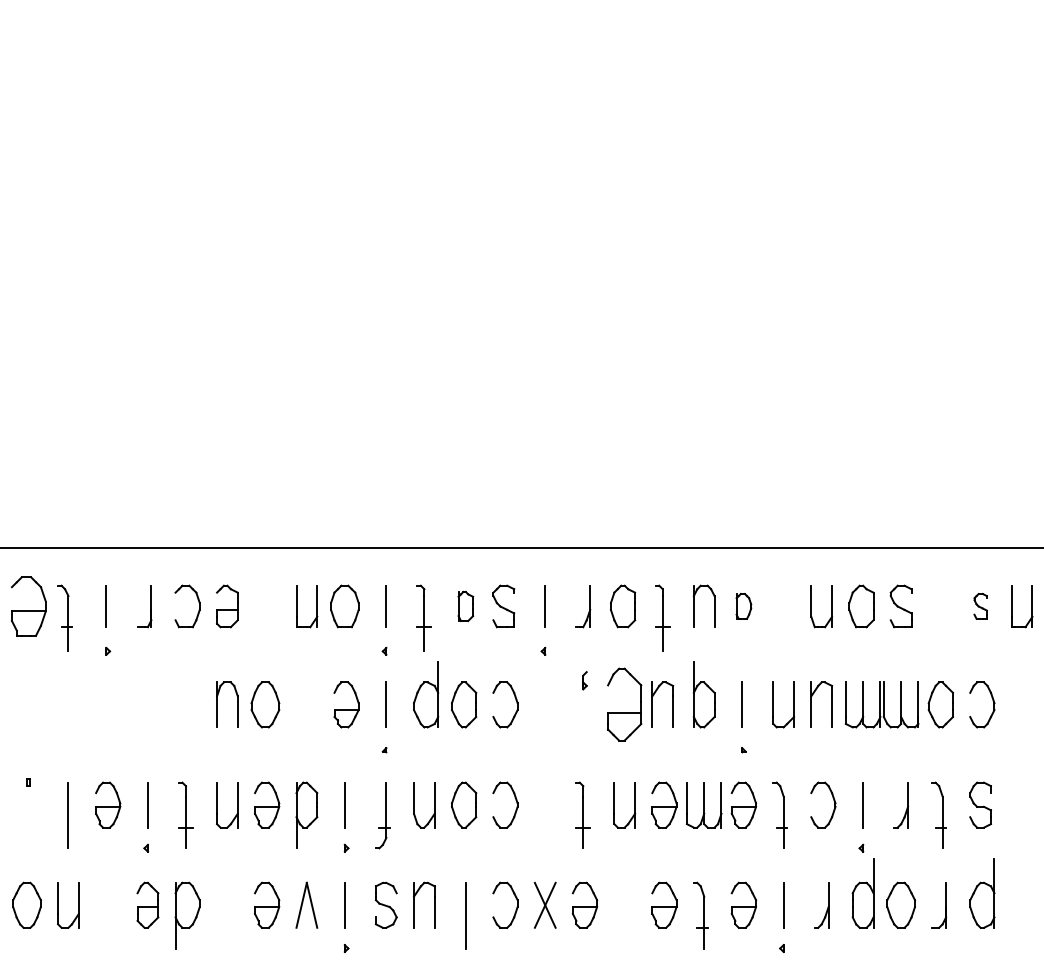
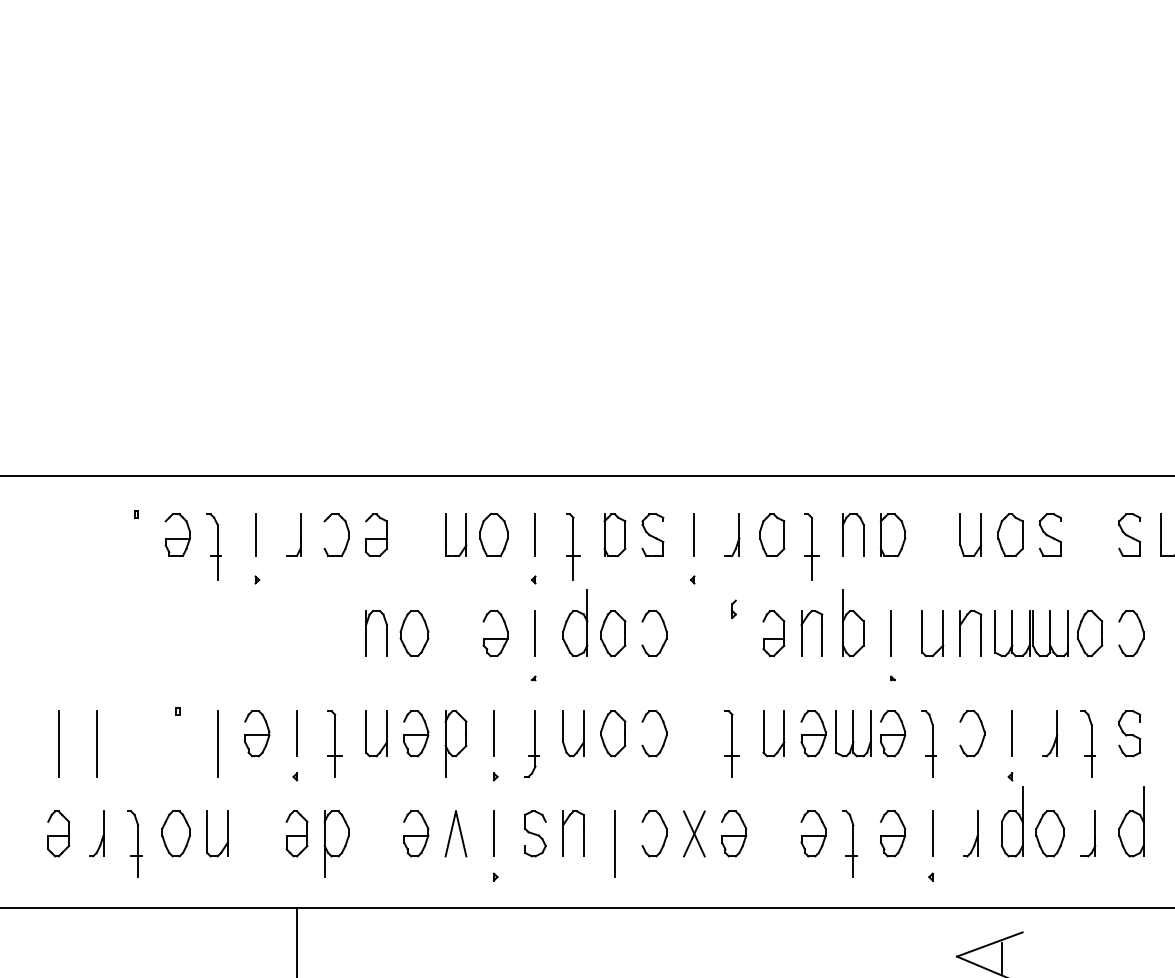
part: (28, 605) -> (177, 534), size x0.71
part: (465, 605) -> (614, 534), size x1.43
part: (743, 605) -> (892, 534), size x1.67
part: (980, 605) -> (1129, 534), size x1.67
part: (624, 704) -> (773, 633), size x0.62

